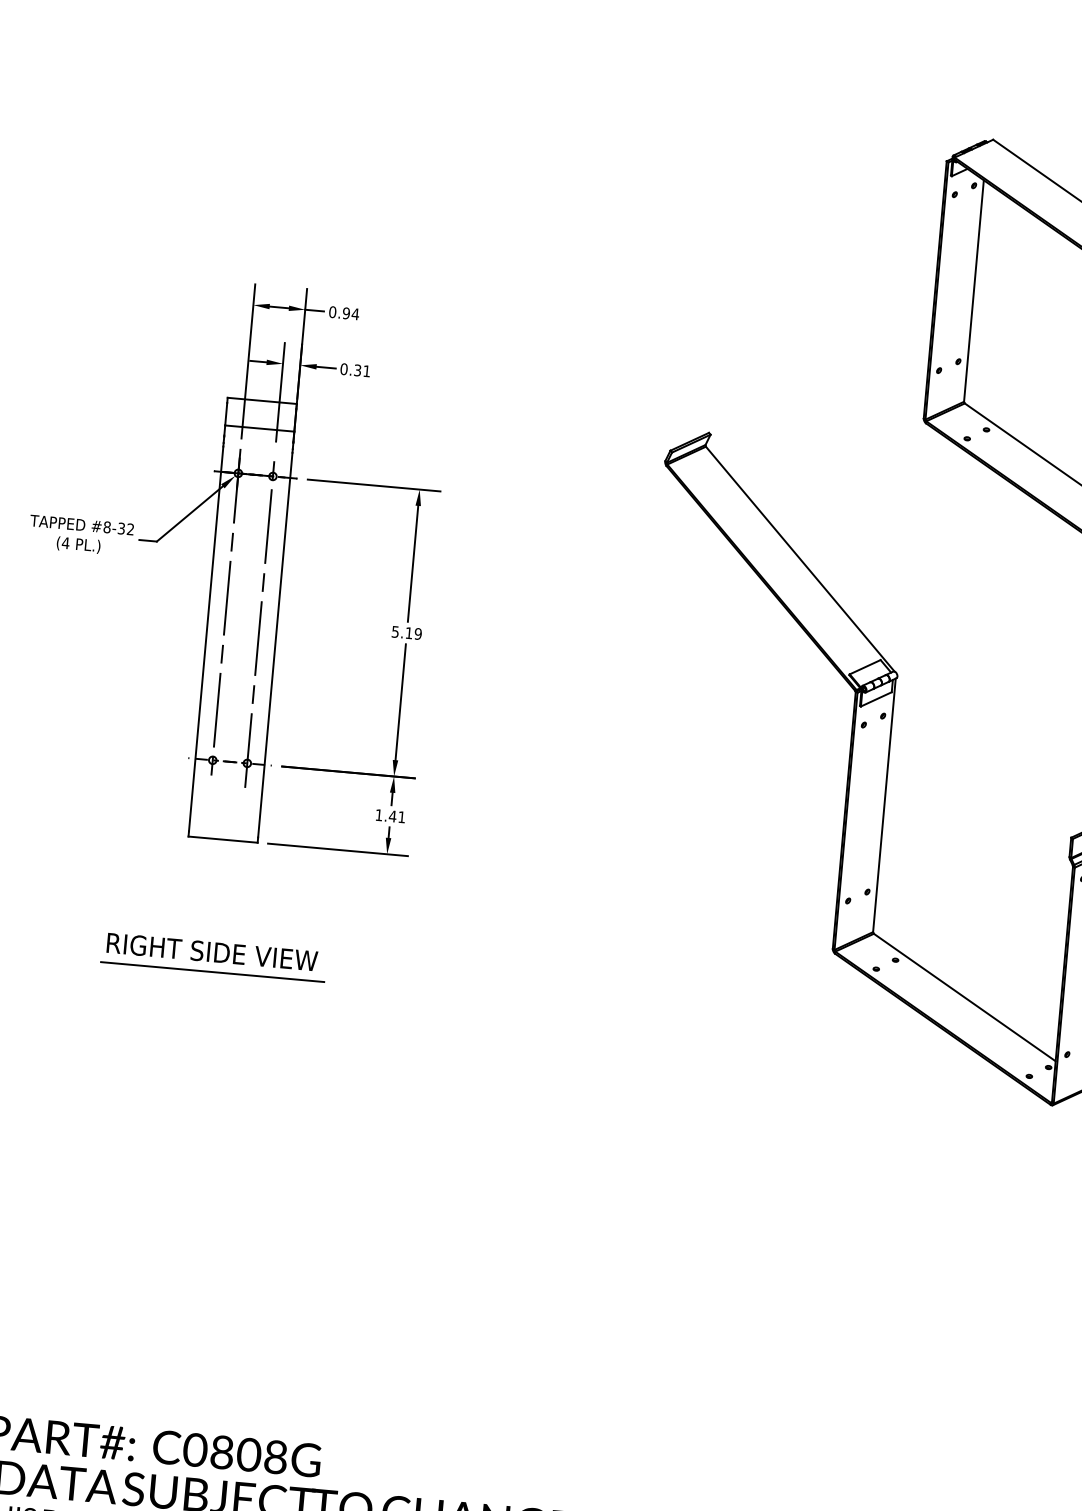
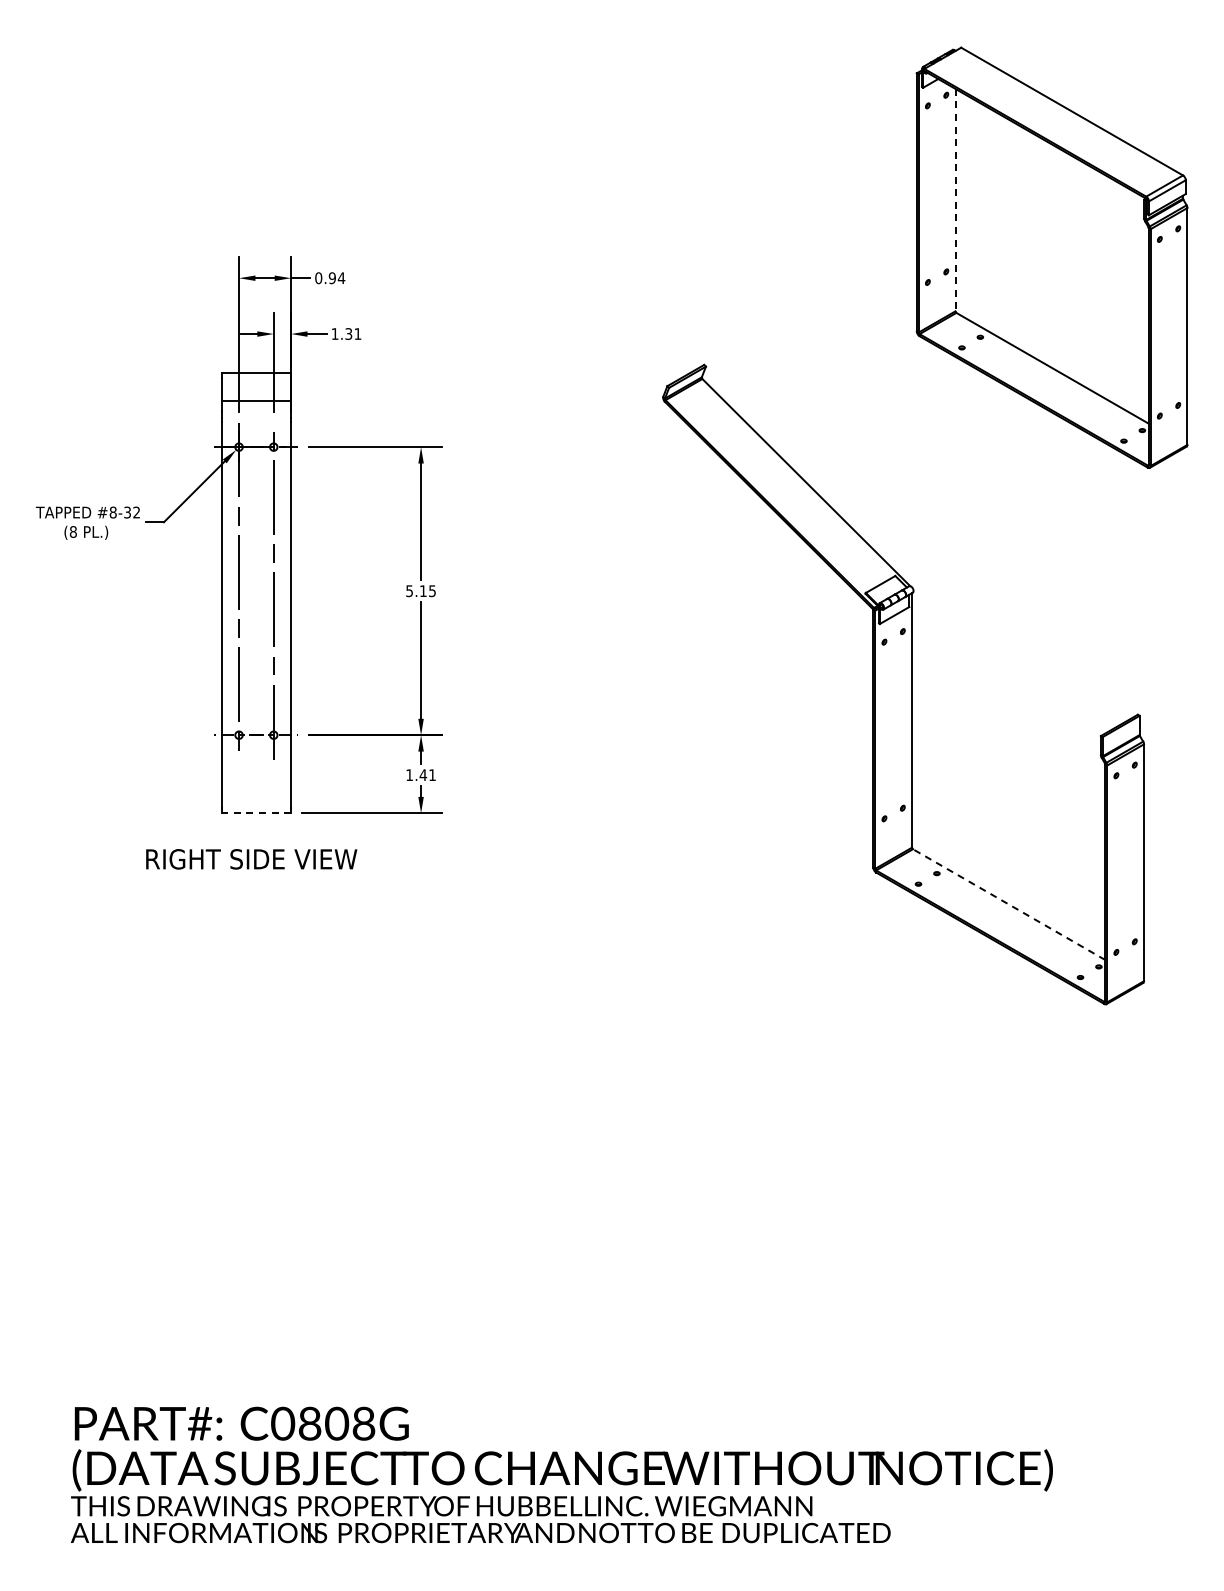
line: (973, 291) -> (955, 200), solid -> dashed
text: (343, 368) -> (334, 333), 0.31 -> 1.31
text: (65, 542) -> (73, 531), (4 -> (8
text: (418, 633) -> (432, 590), 5.19 -> 5.15
line: (223, 839) -> (256, 813), solid -> dashed
text: (212, 952) -> (251, 859), moved
line: (212, 972) -> (257, 946), removed
line: (964, 997) -> (1008, 904), solid -> dashed

